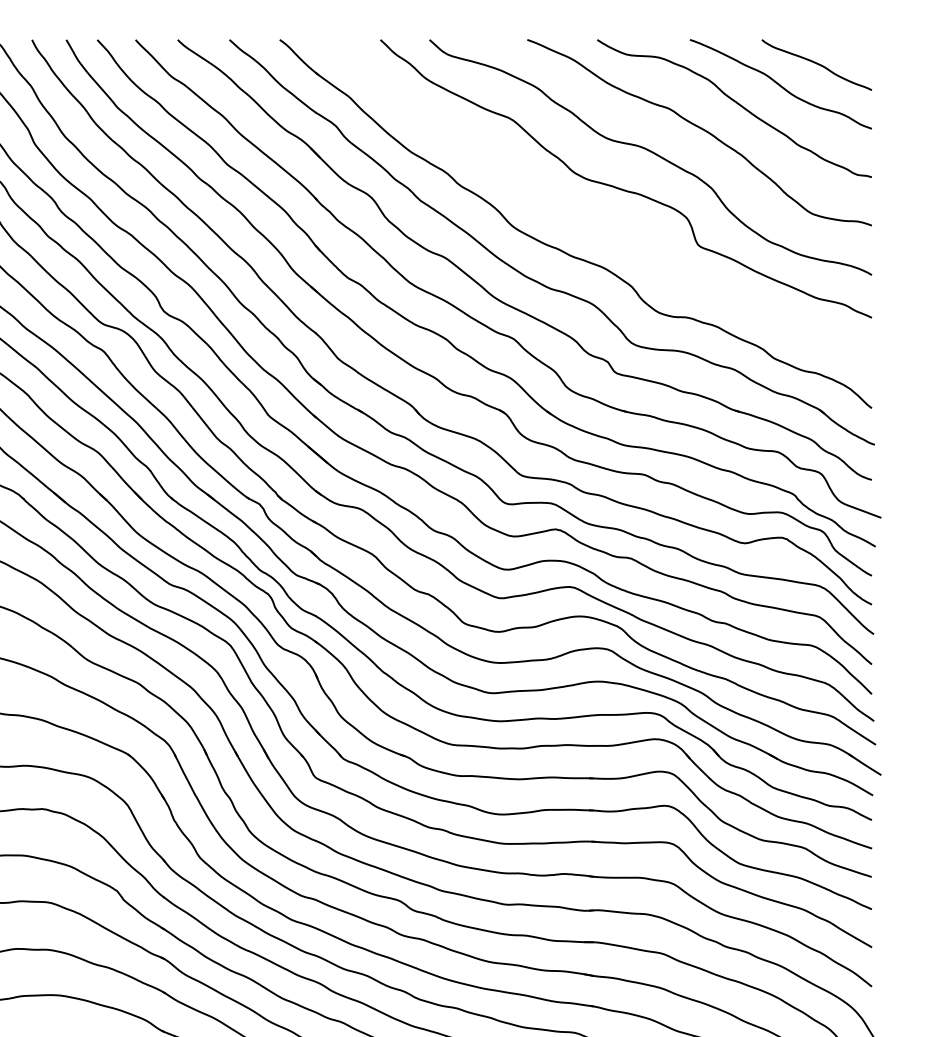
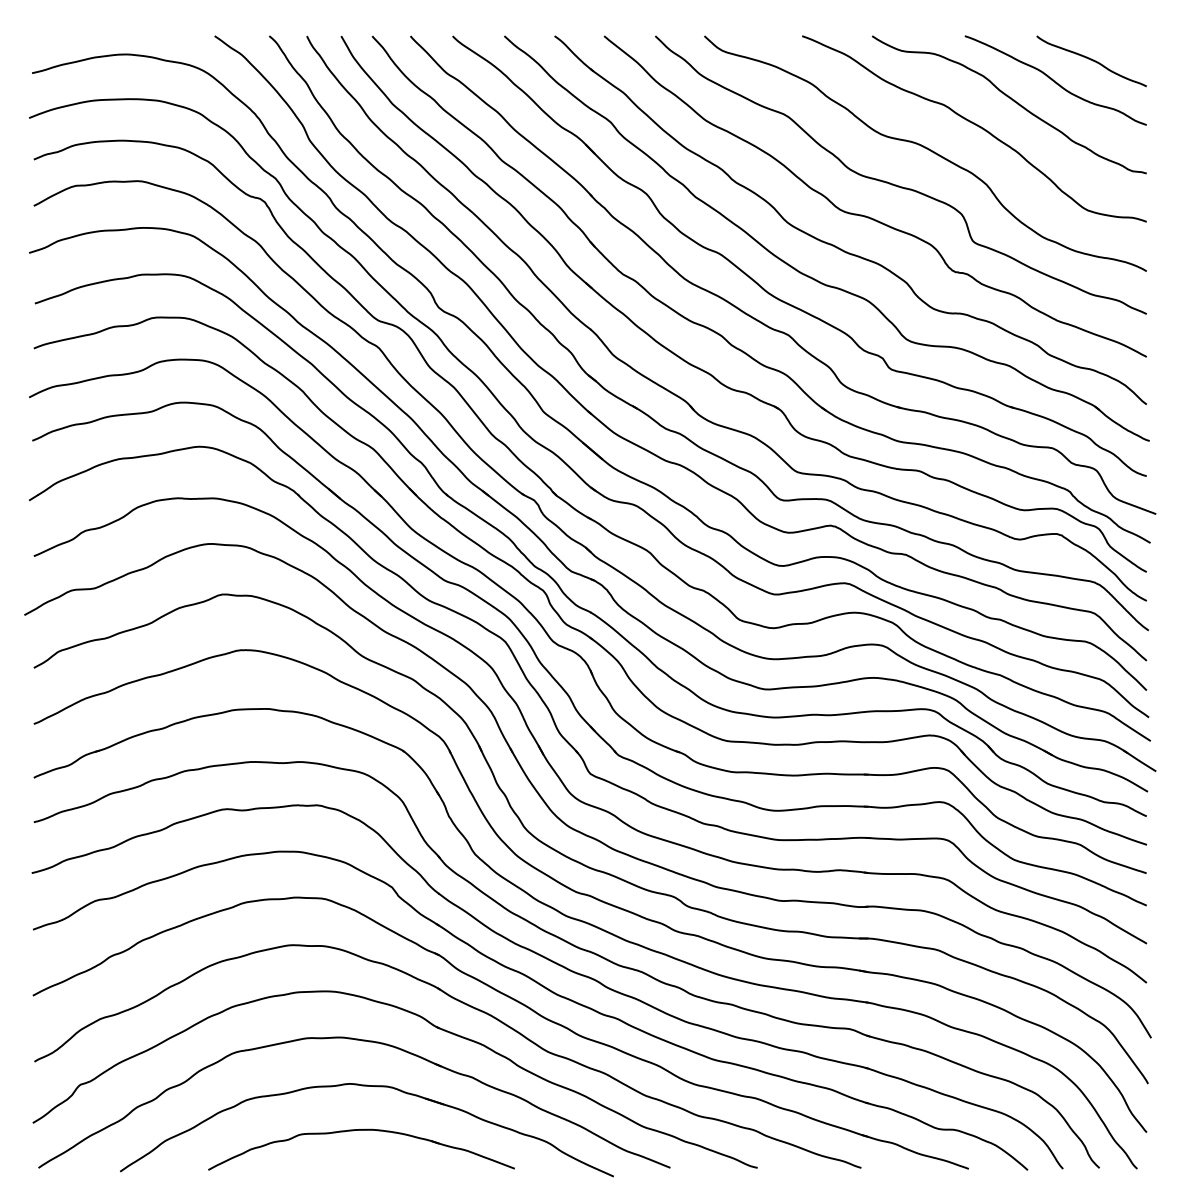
curve: (594, 220) -> (869, 216), added

